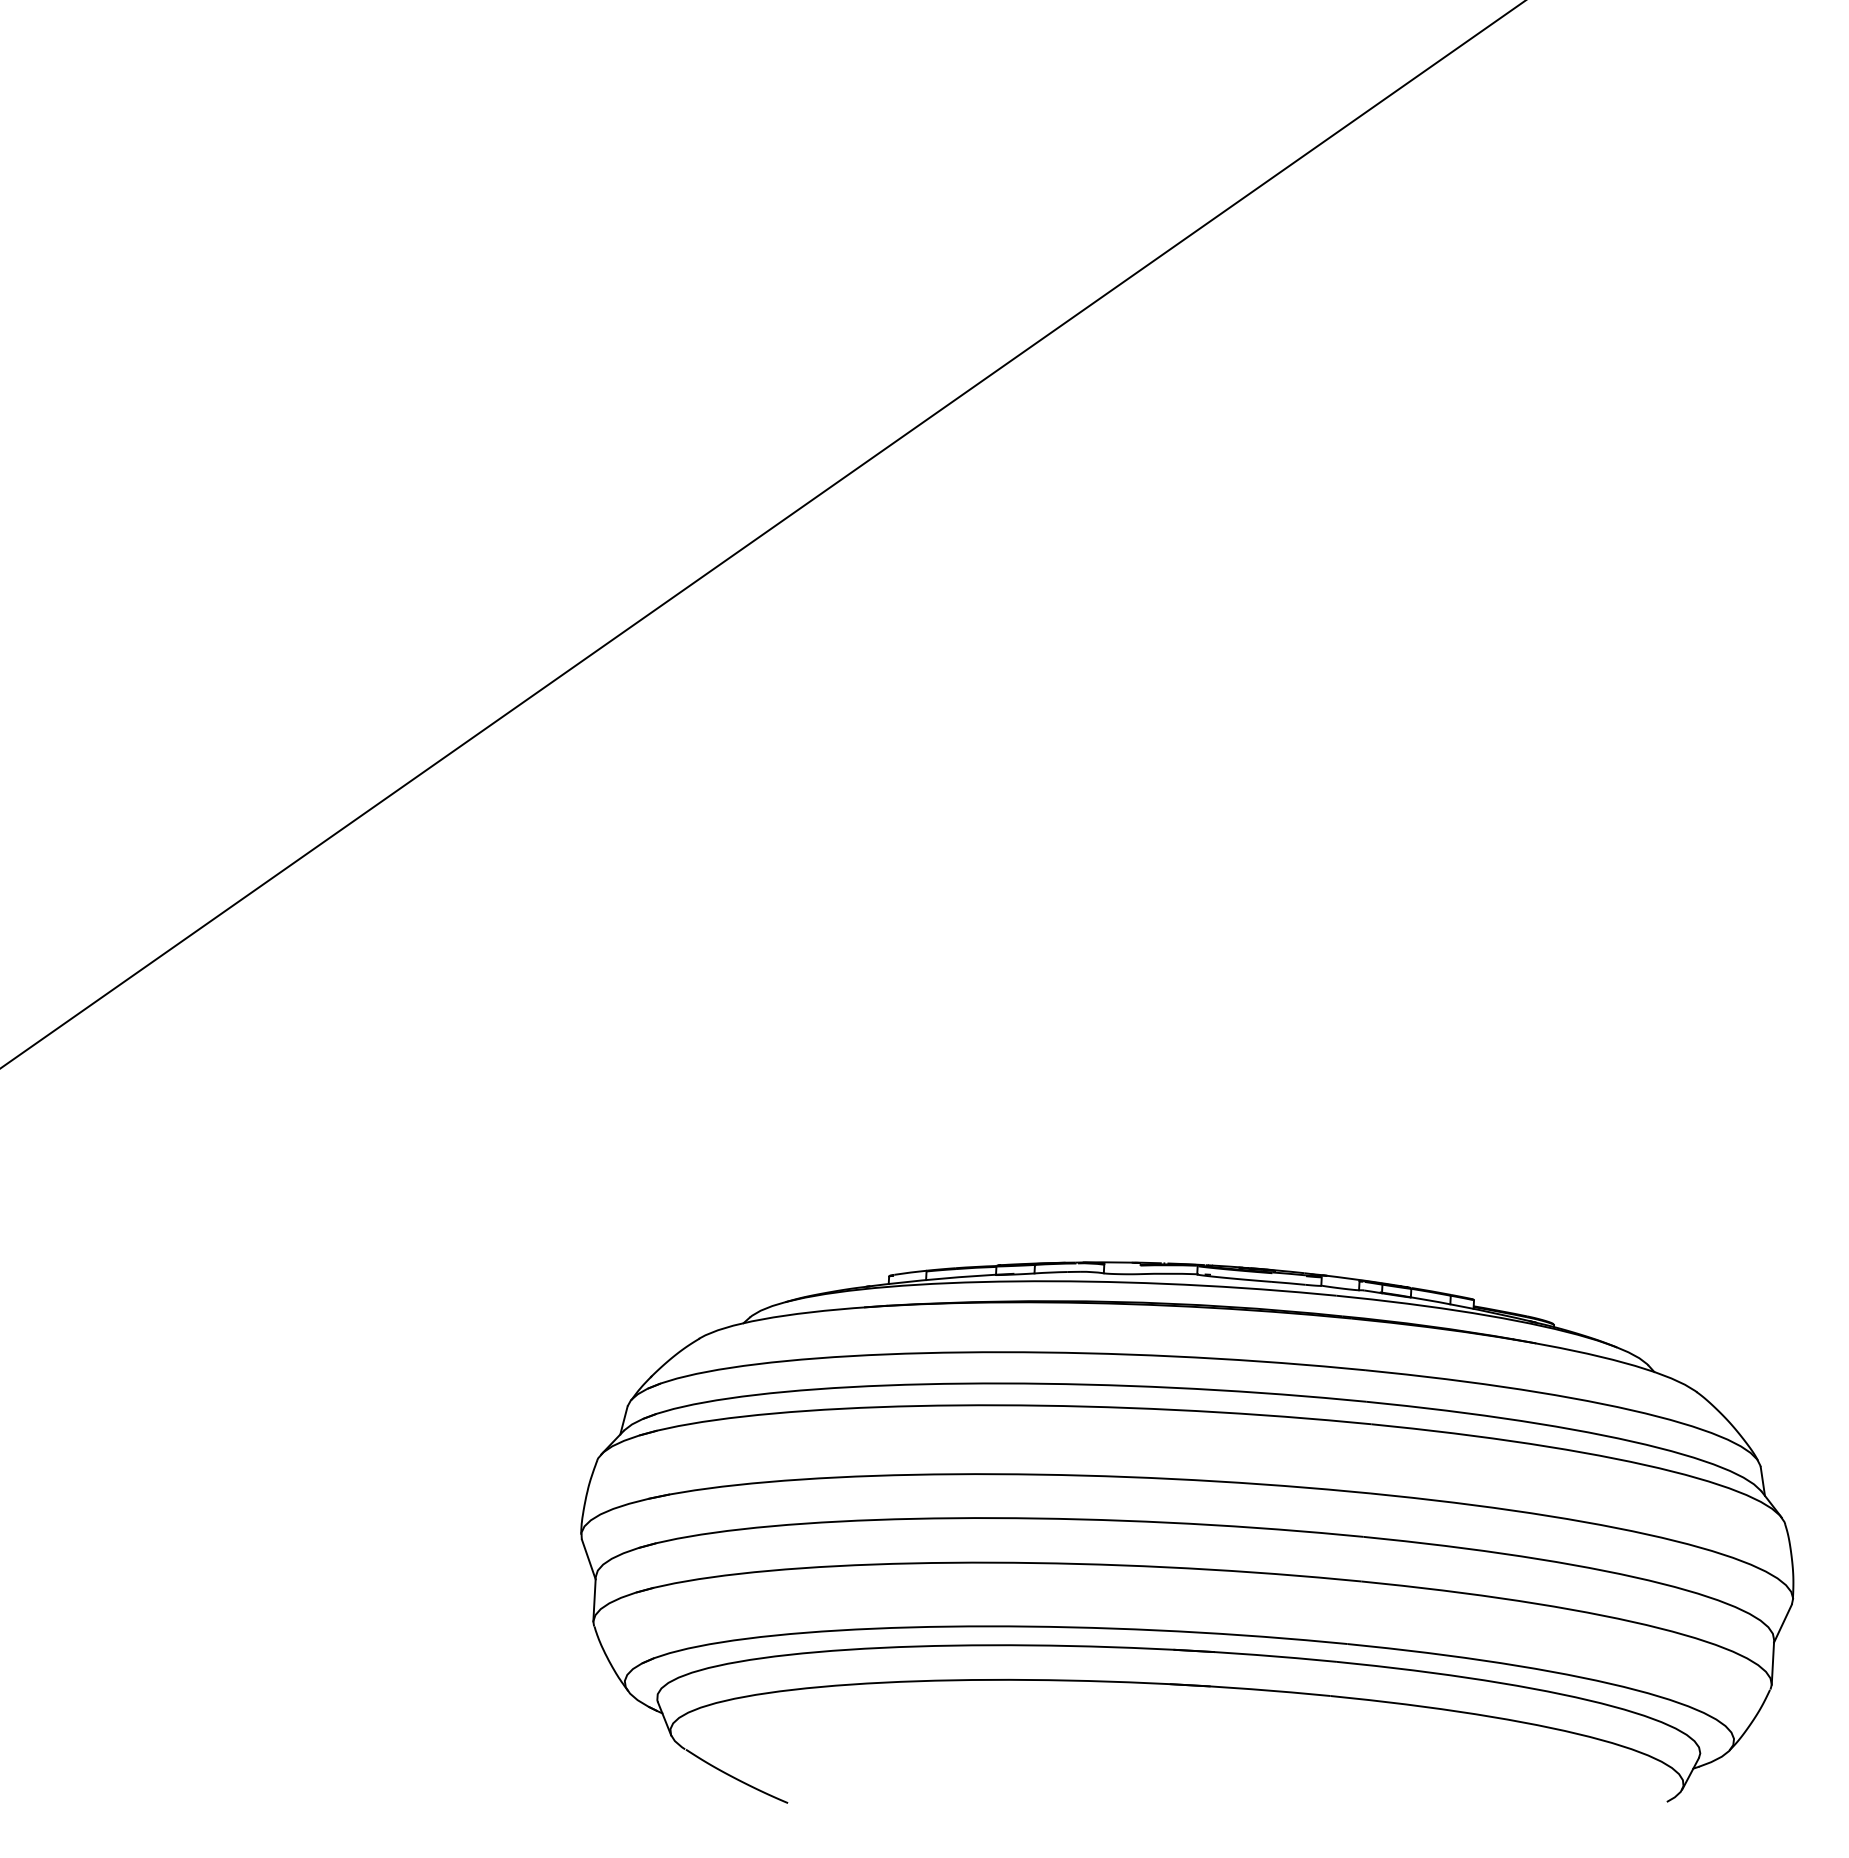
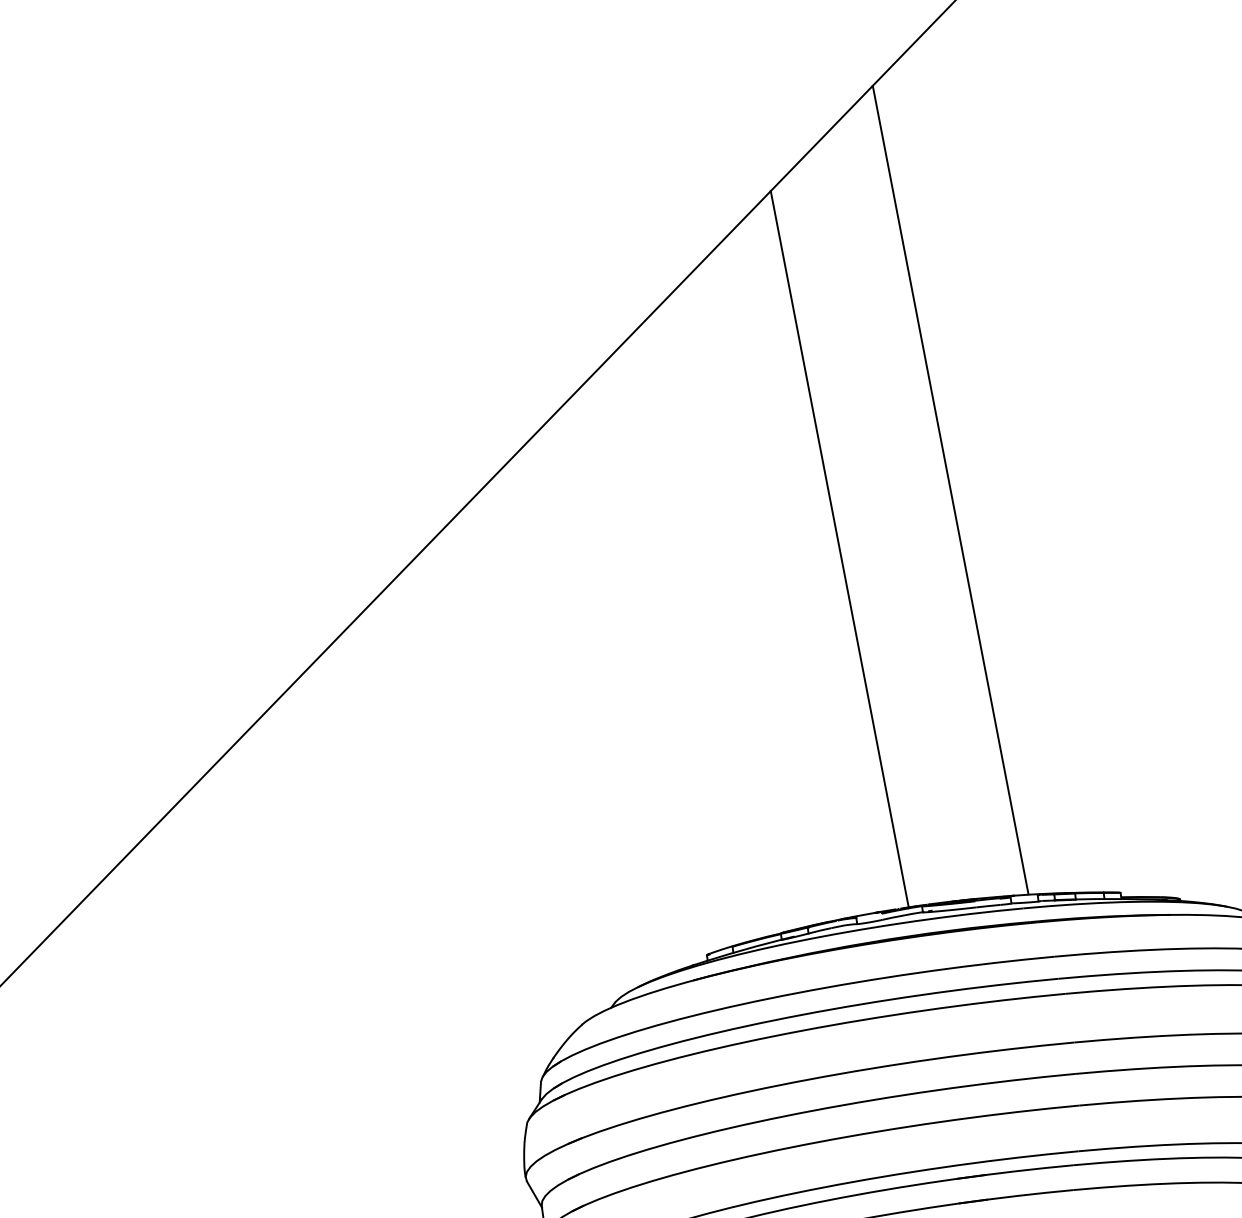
line: (1347, 701) -> (950, 489), added
line: (1179, 754) -> (840, 549), added

